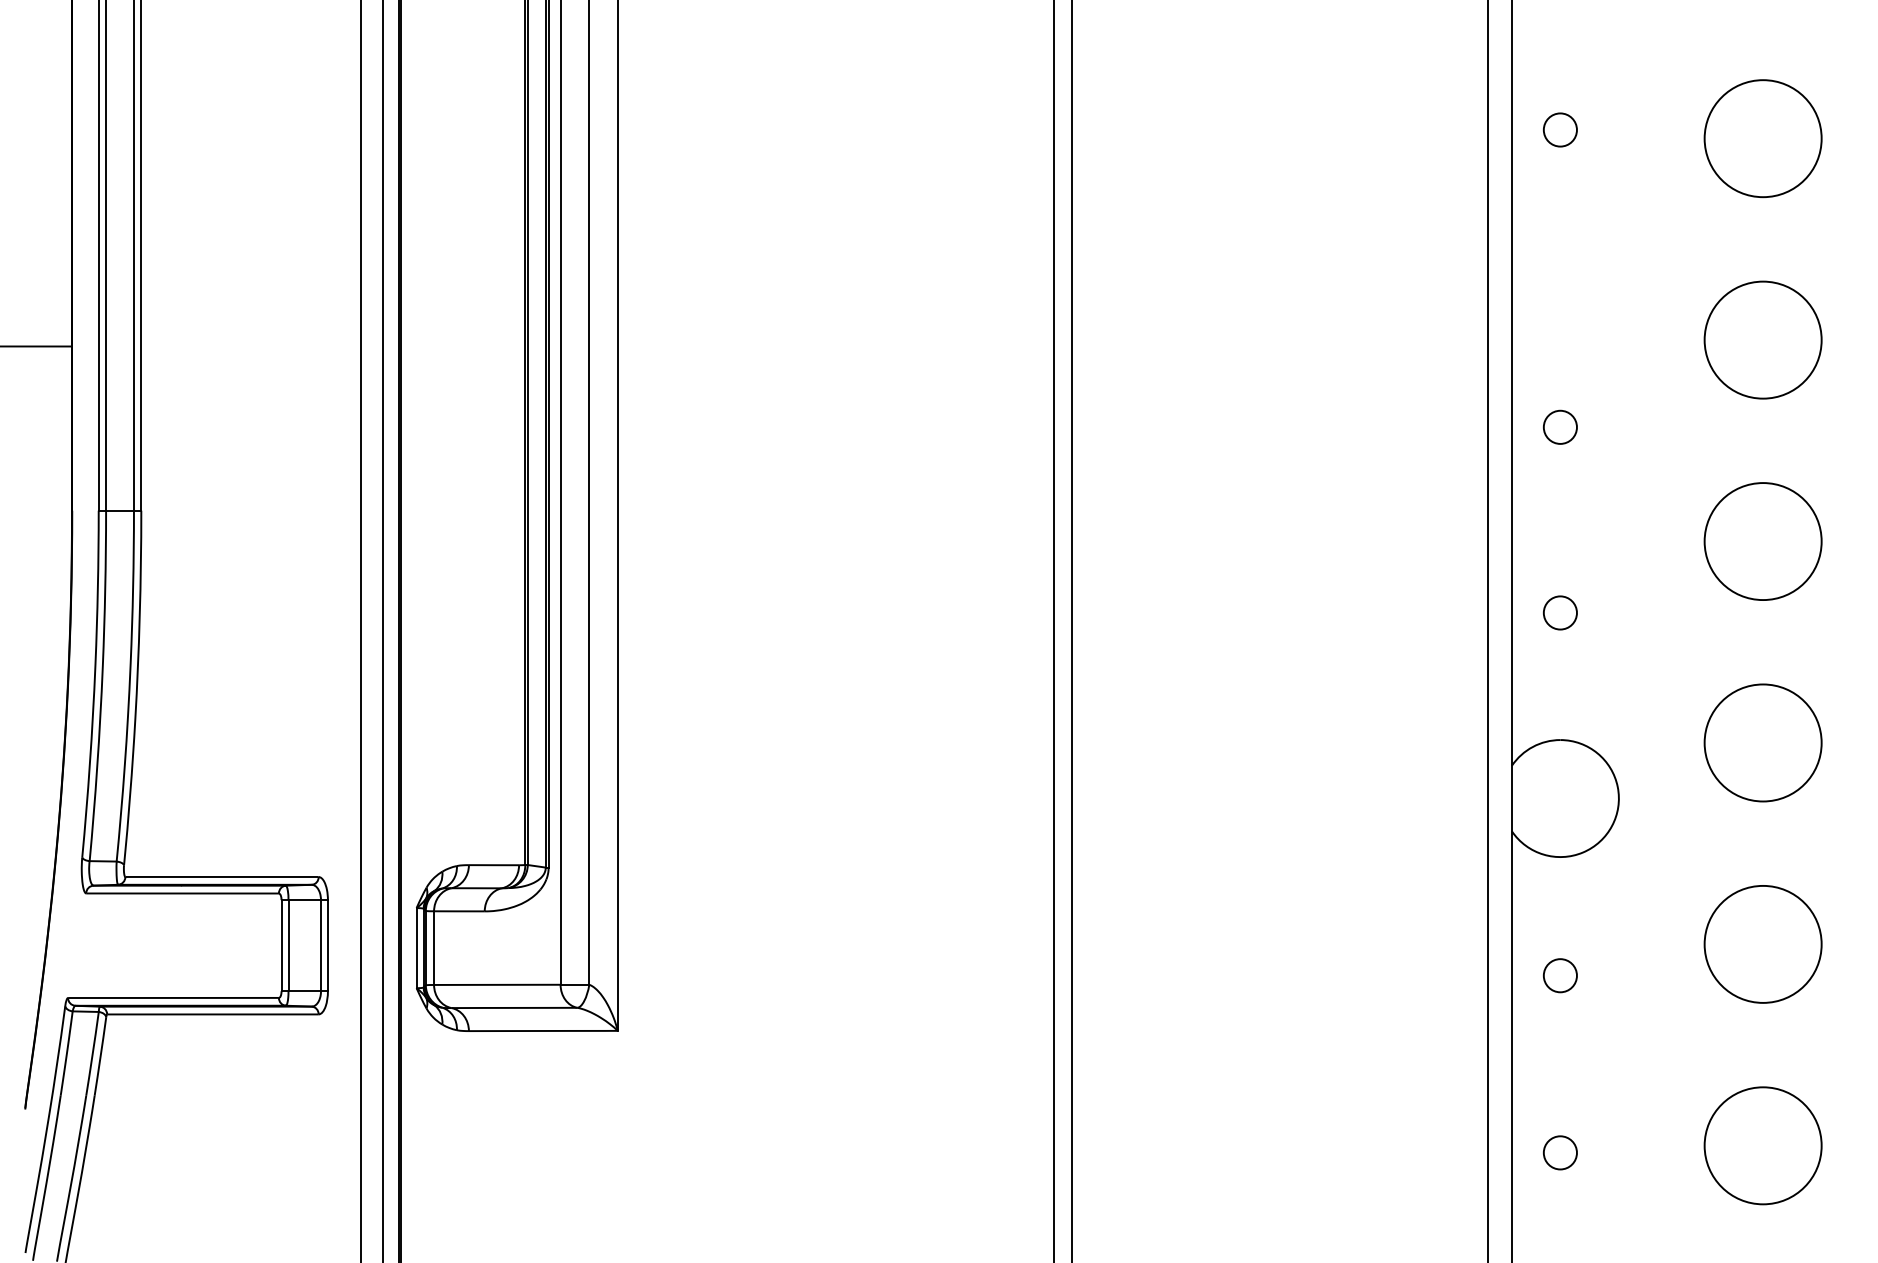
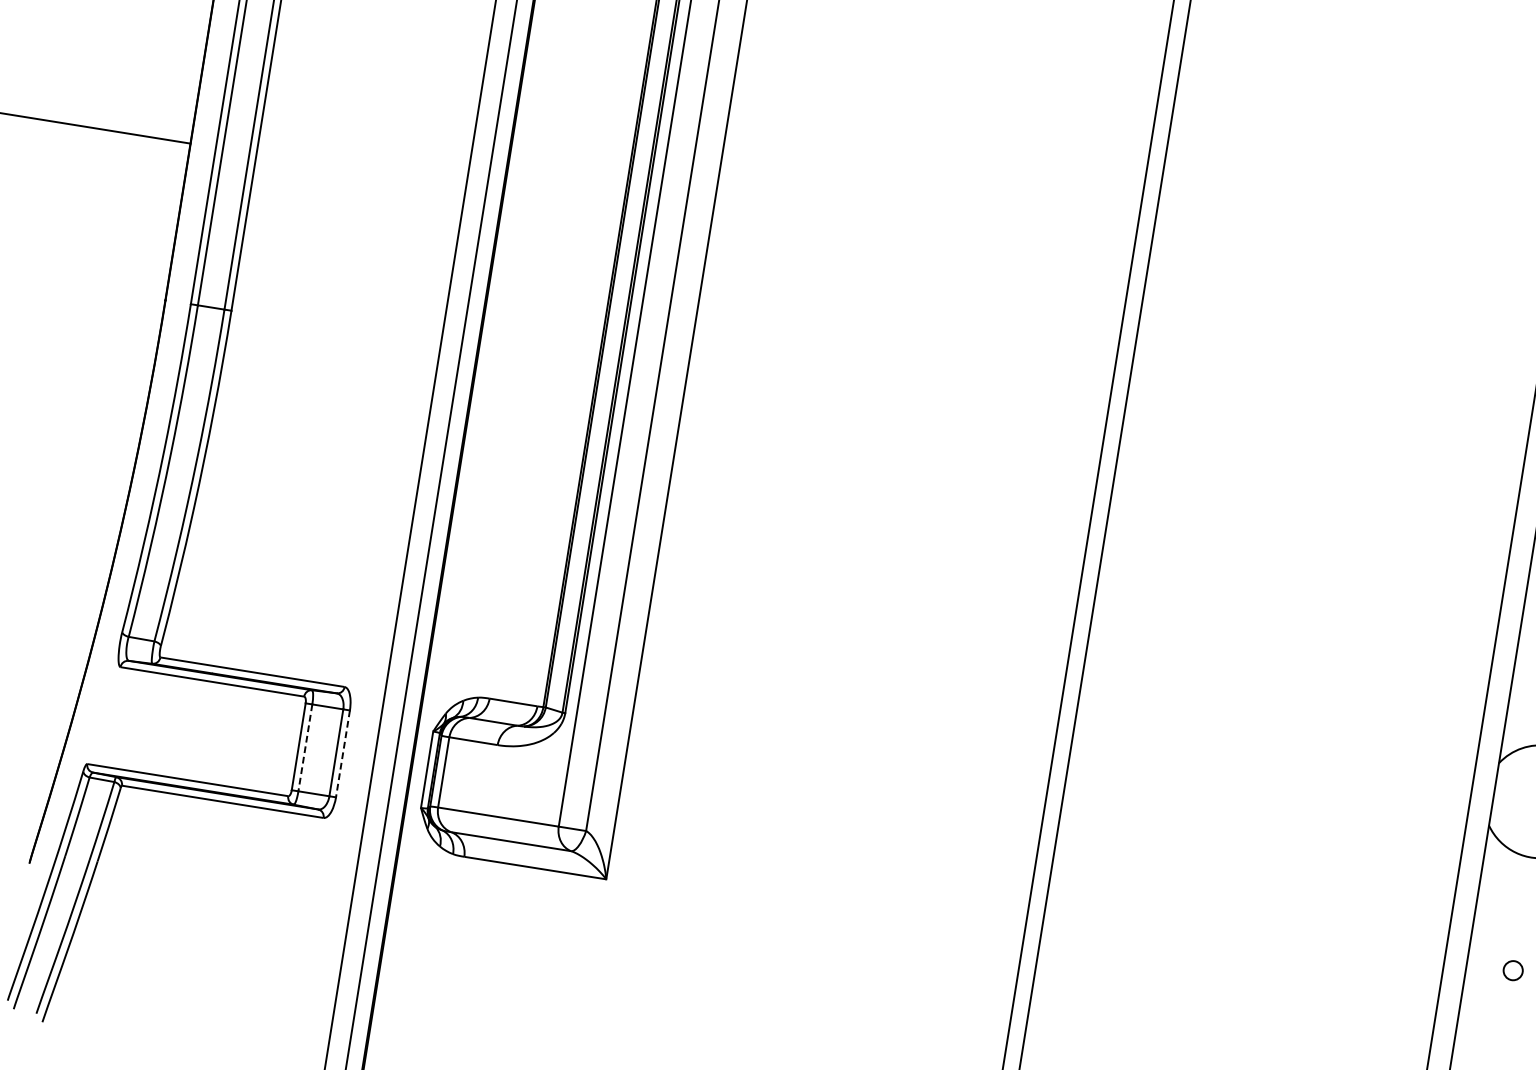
line: (288, 945) -> (305, 747), solid -> dashed
line: (327, 945) -> (342, 753), solid -> dashed
circle: (1559, 975) -> (1512, 970), size x0.6

